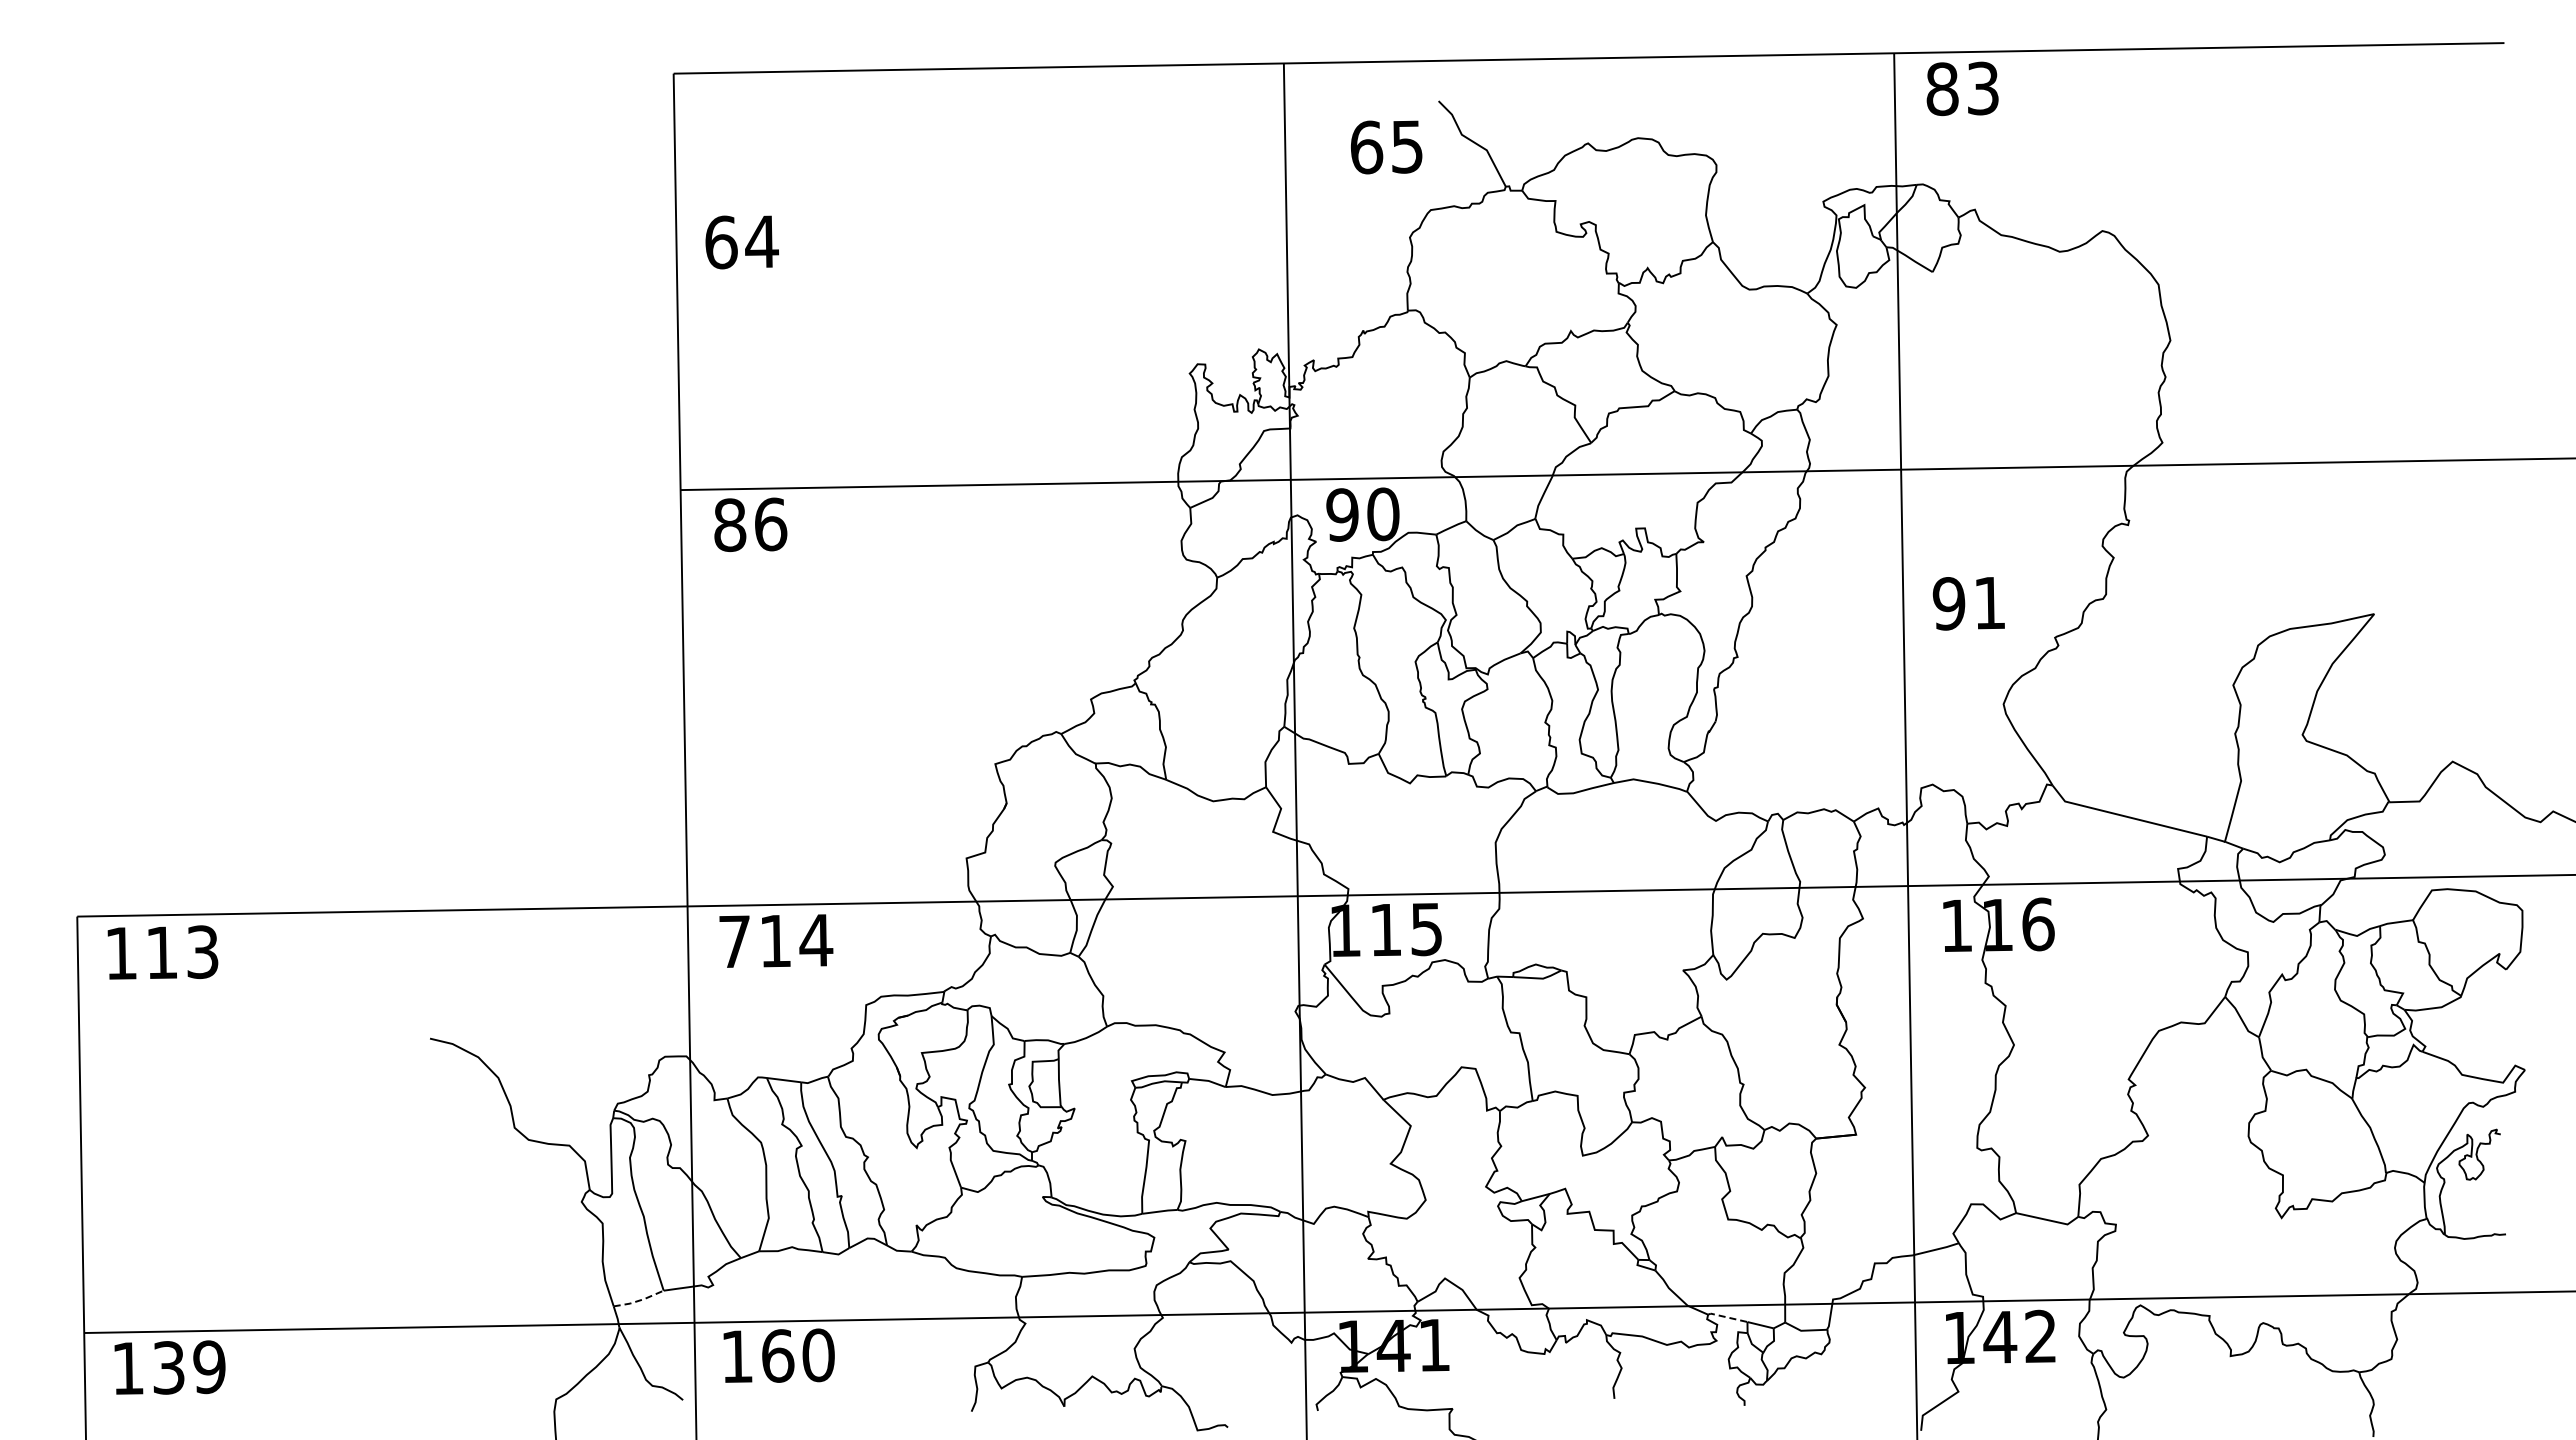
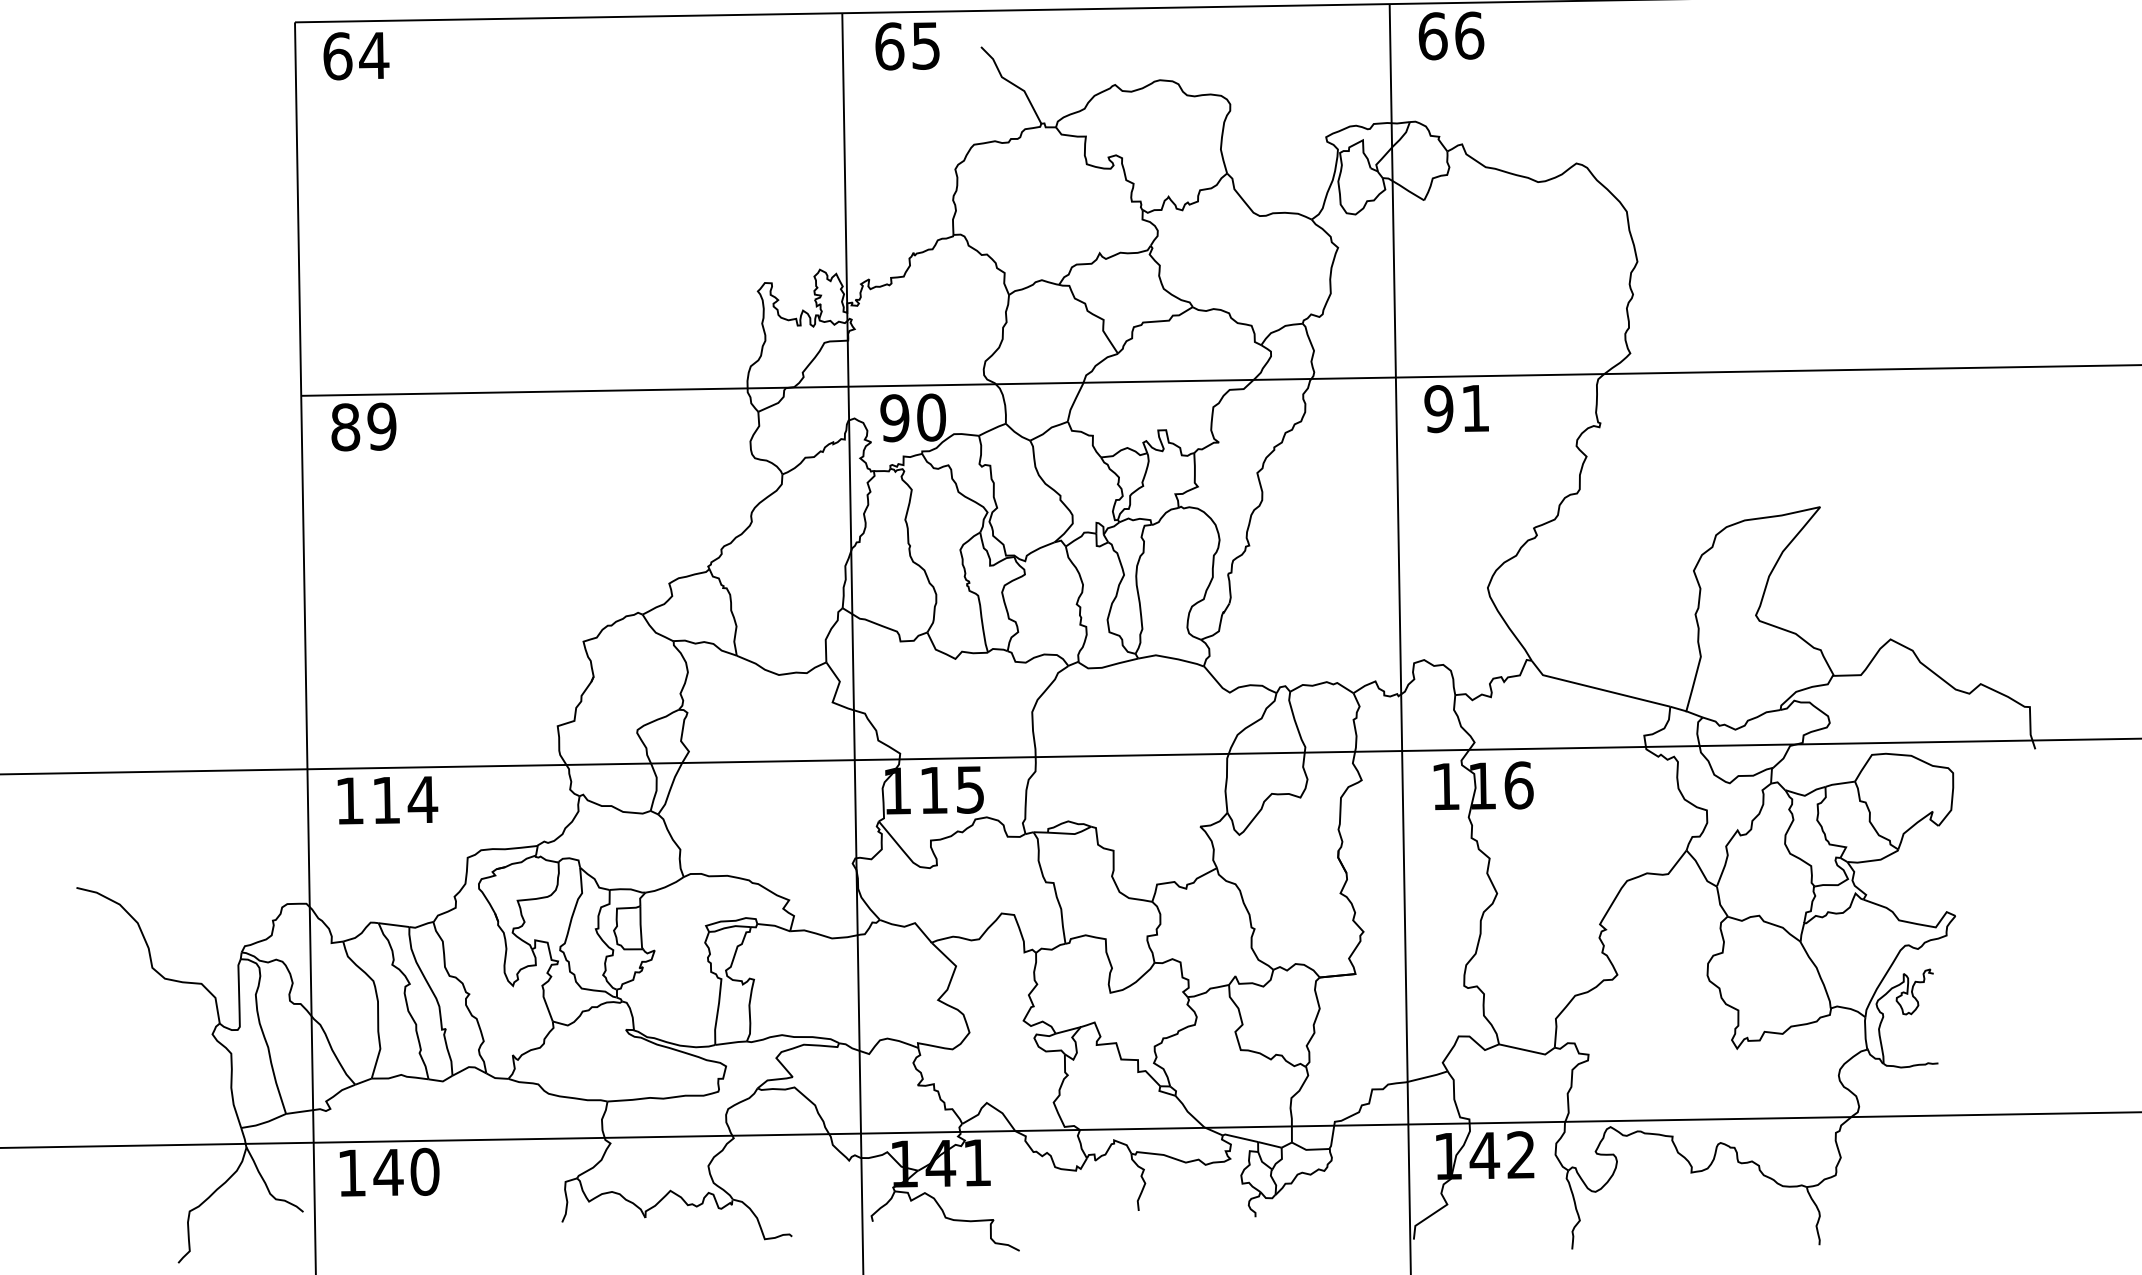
text: (1962, 88) -> (1450, 35), 83 -> 66
text: (1386, 147) -> (907, 46), moved
text: (741, 242) -> (355, 56), moved
text: (770, 524) -> (381, 426), 86 -> 89
text: (1968, 603) -> (1456, 408), moved
text: (734, 941) -> (349, 800), 714 -> 114
line: (639, 1300) -> (264, 1122), dashed -> solid
line: (1727, 1317) -> (1240, 1137), dashed -> solid
text: (777, 1355) -> (388, 1172), 160 -> 140

